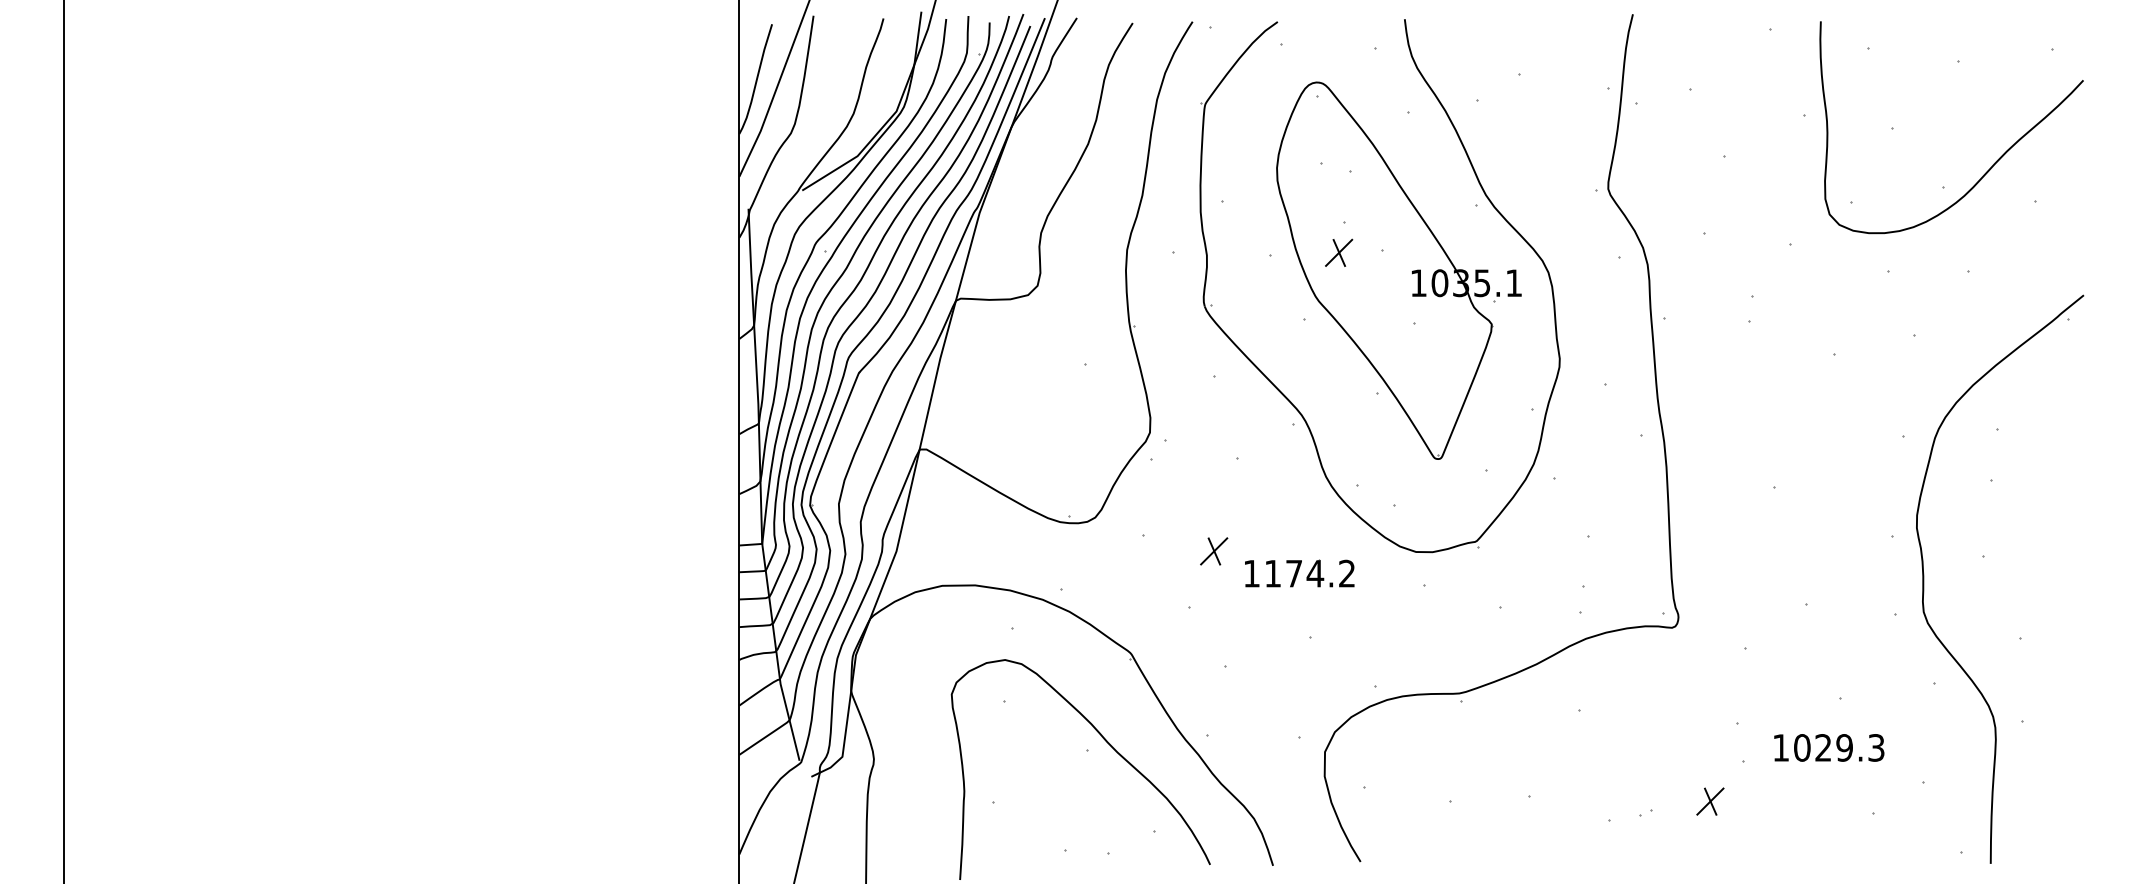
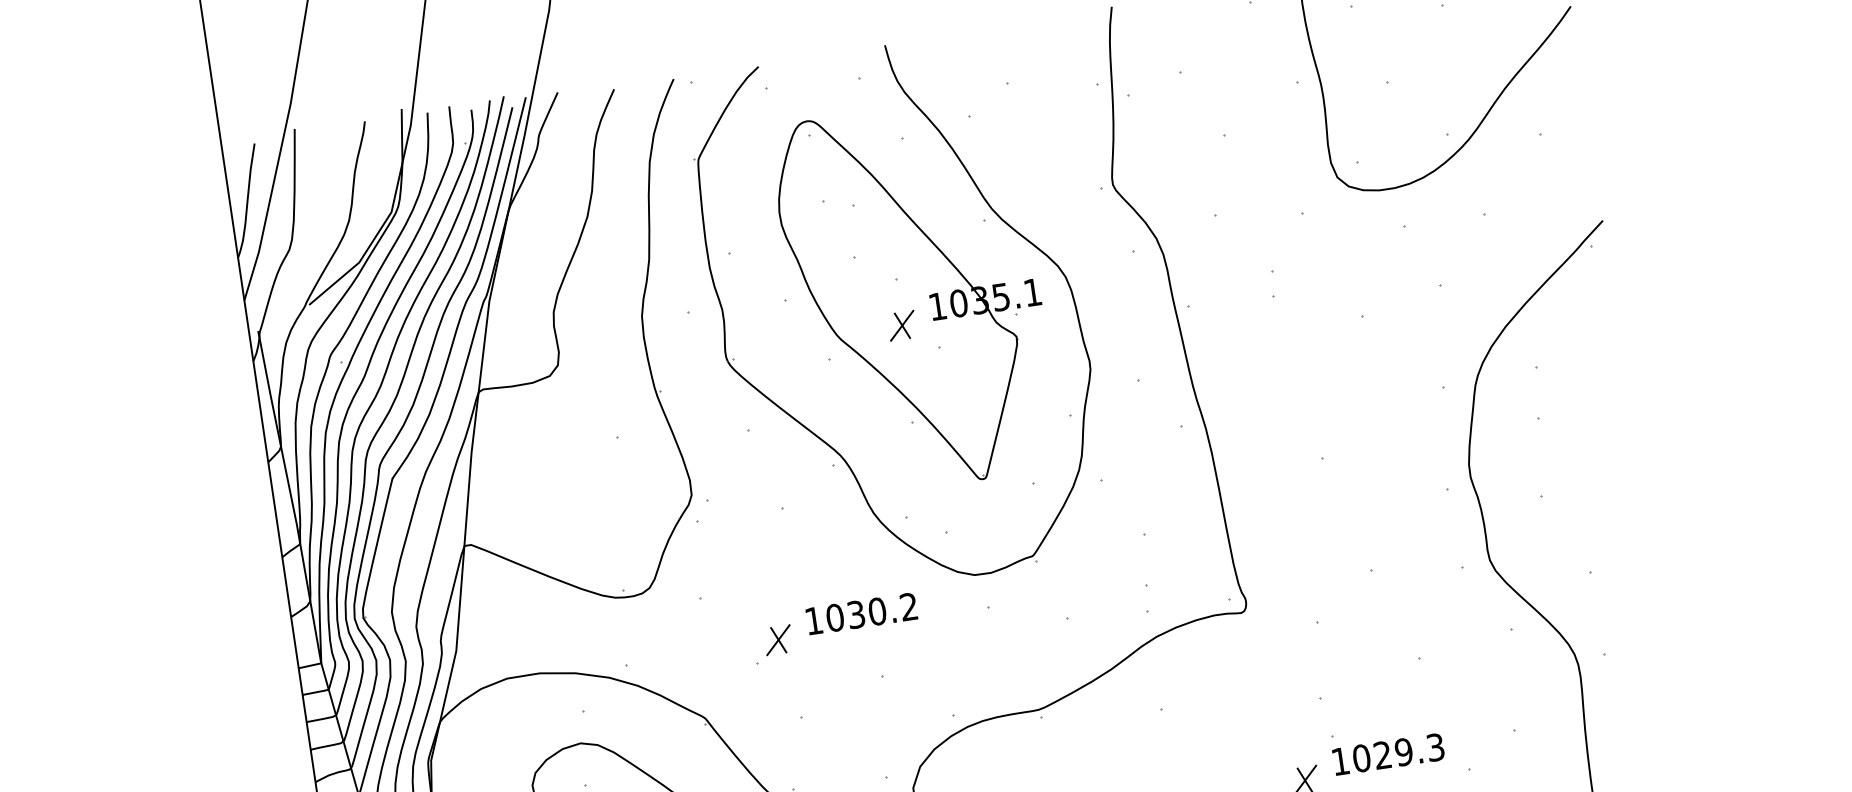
part: (1339, 252) -> (902, 325), moved
part: (1214, 551) -> (778, 640), moved
text: (1294, 573) -> (856, 614), 1174.2 -> 1030.2
text: (1829, 747) -> (1388, 753), moved

